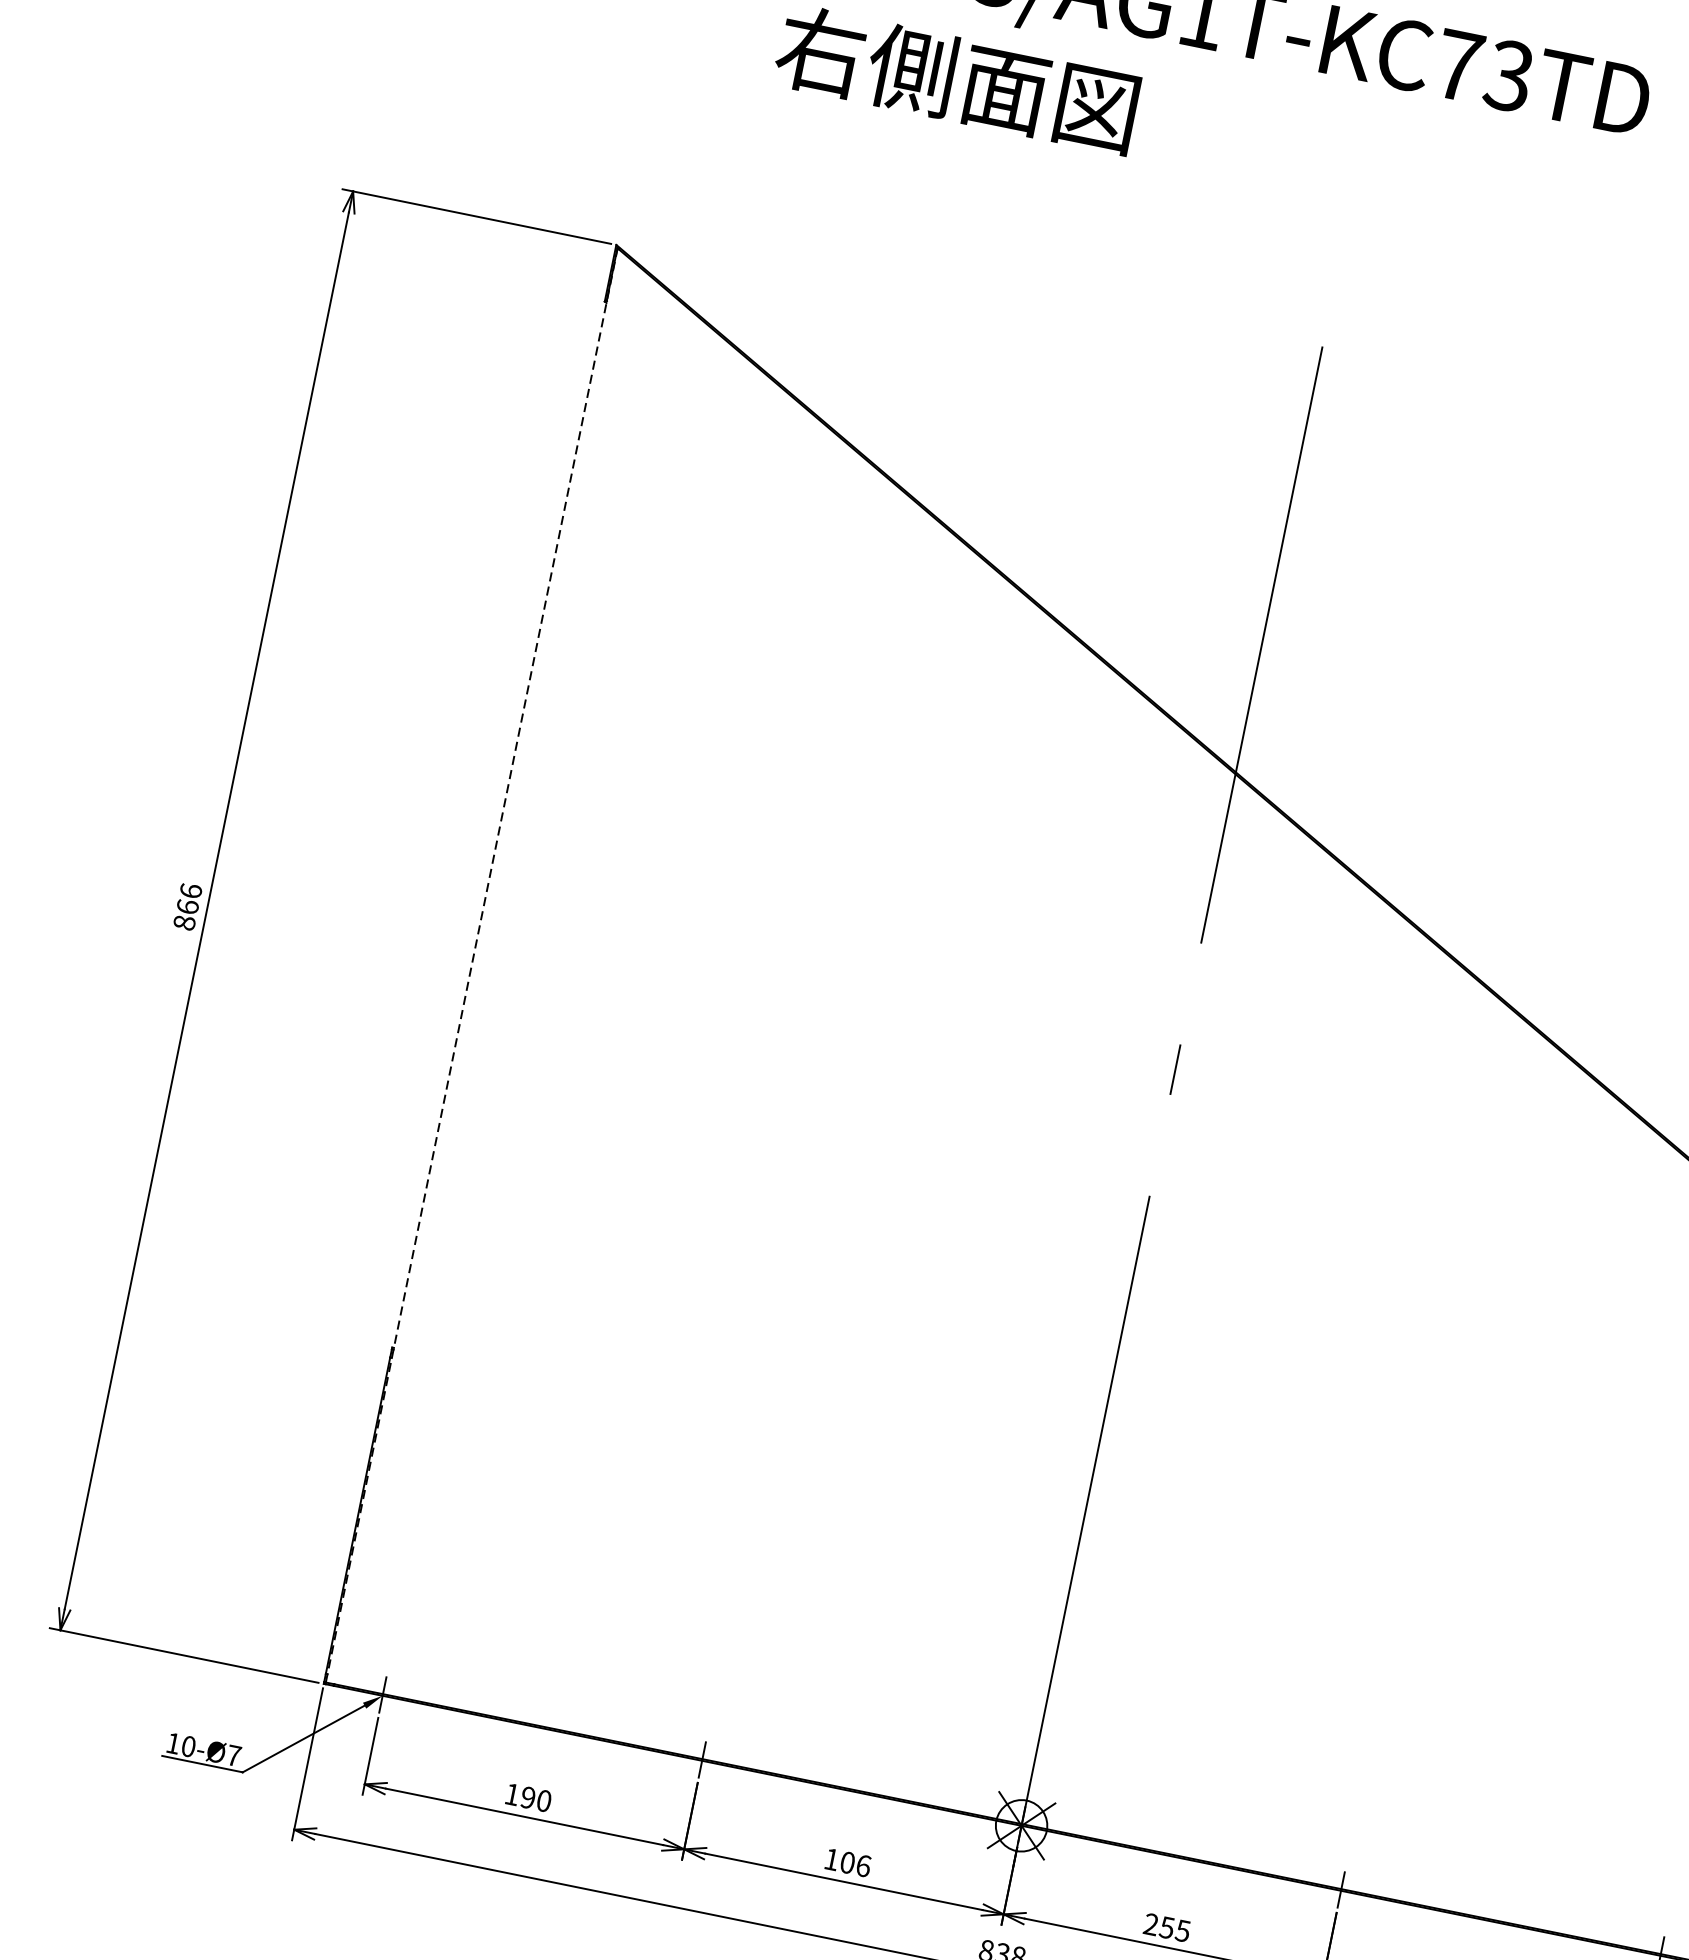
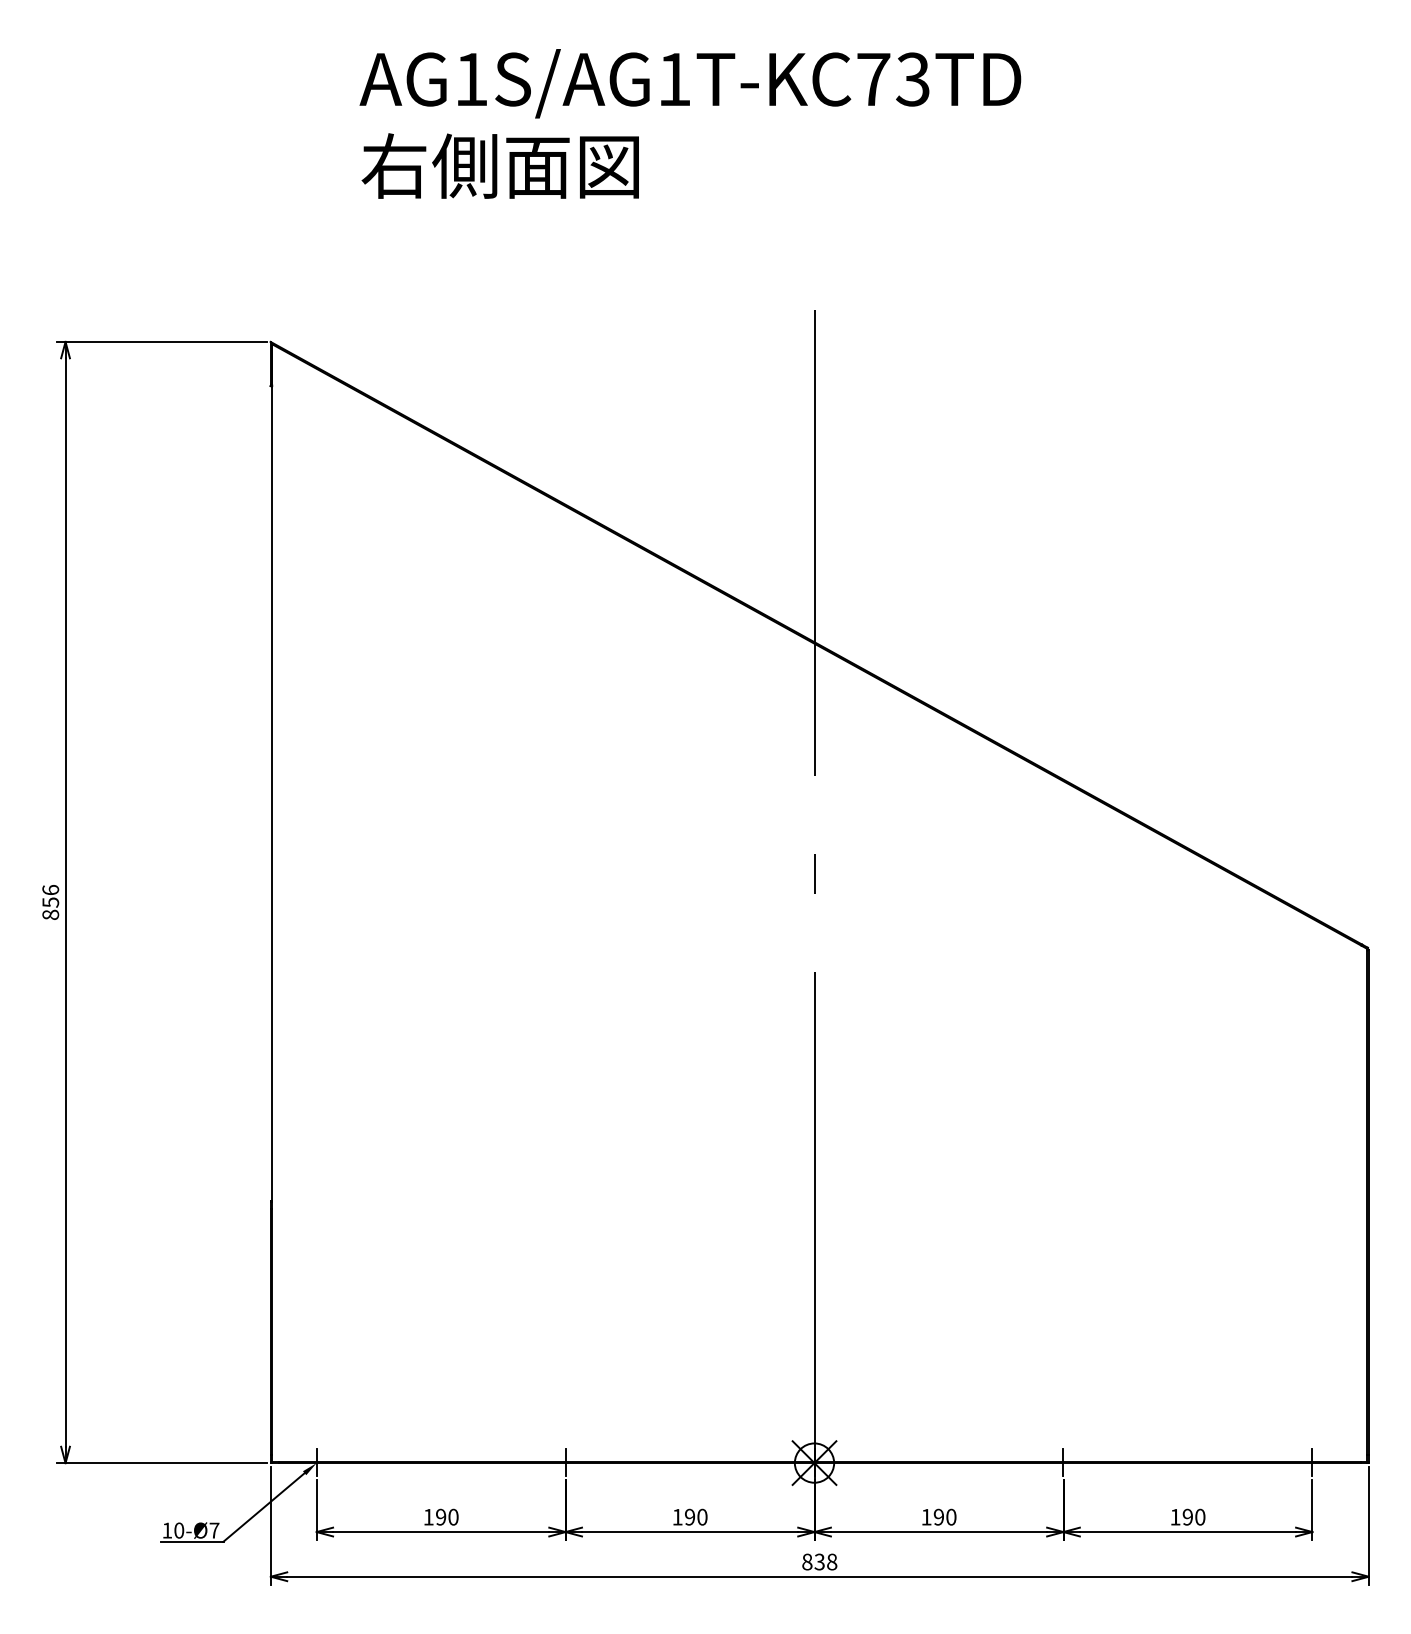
text: (187, 906) -> (50, 902), 866 -> 856
line: (472, 966) -> (272, 903), dashed -> solid
text: (856, 1863) -> (696, 1516), 106 -> 190
text: (1166, 1926) -> (938, 1516), 255 -> 190

